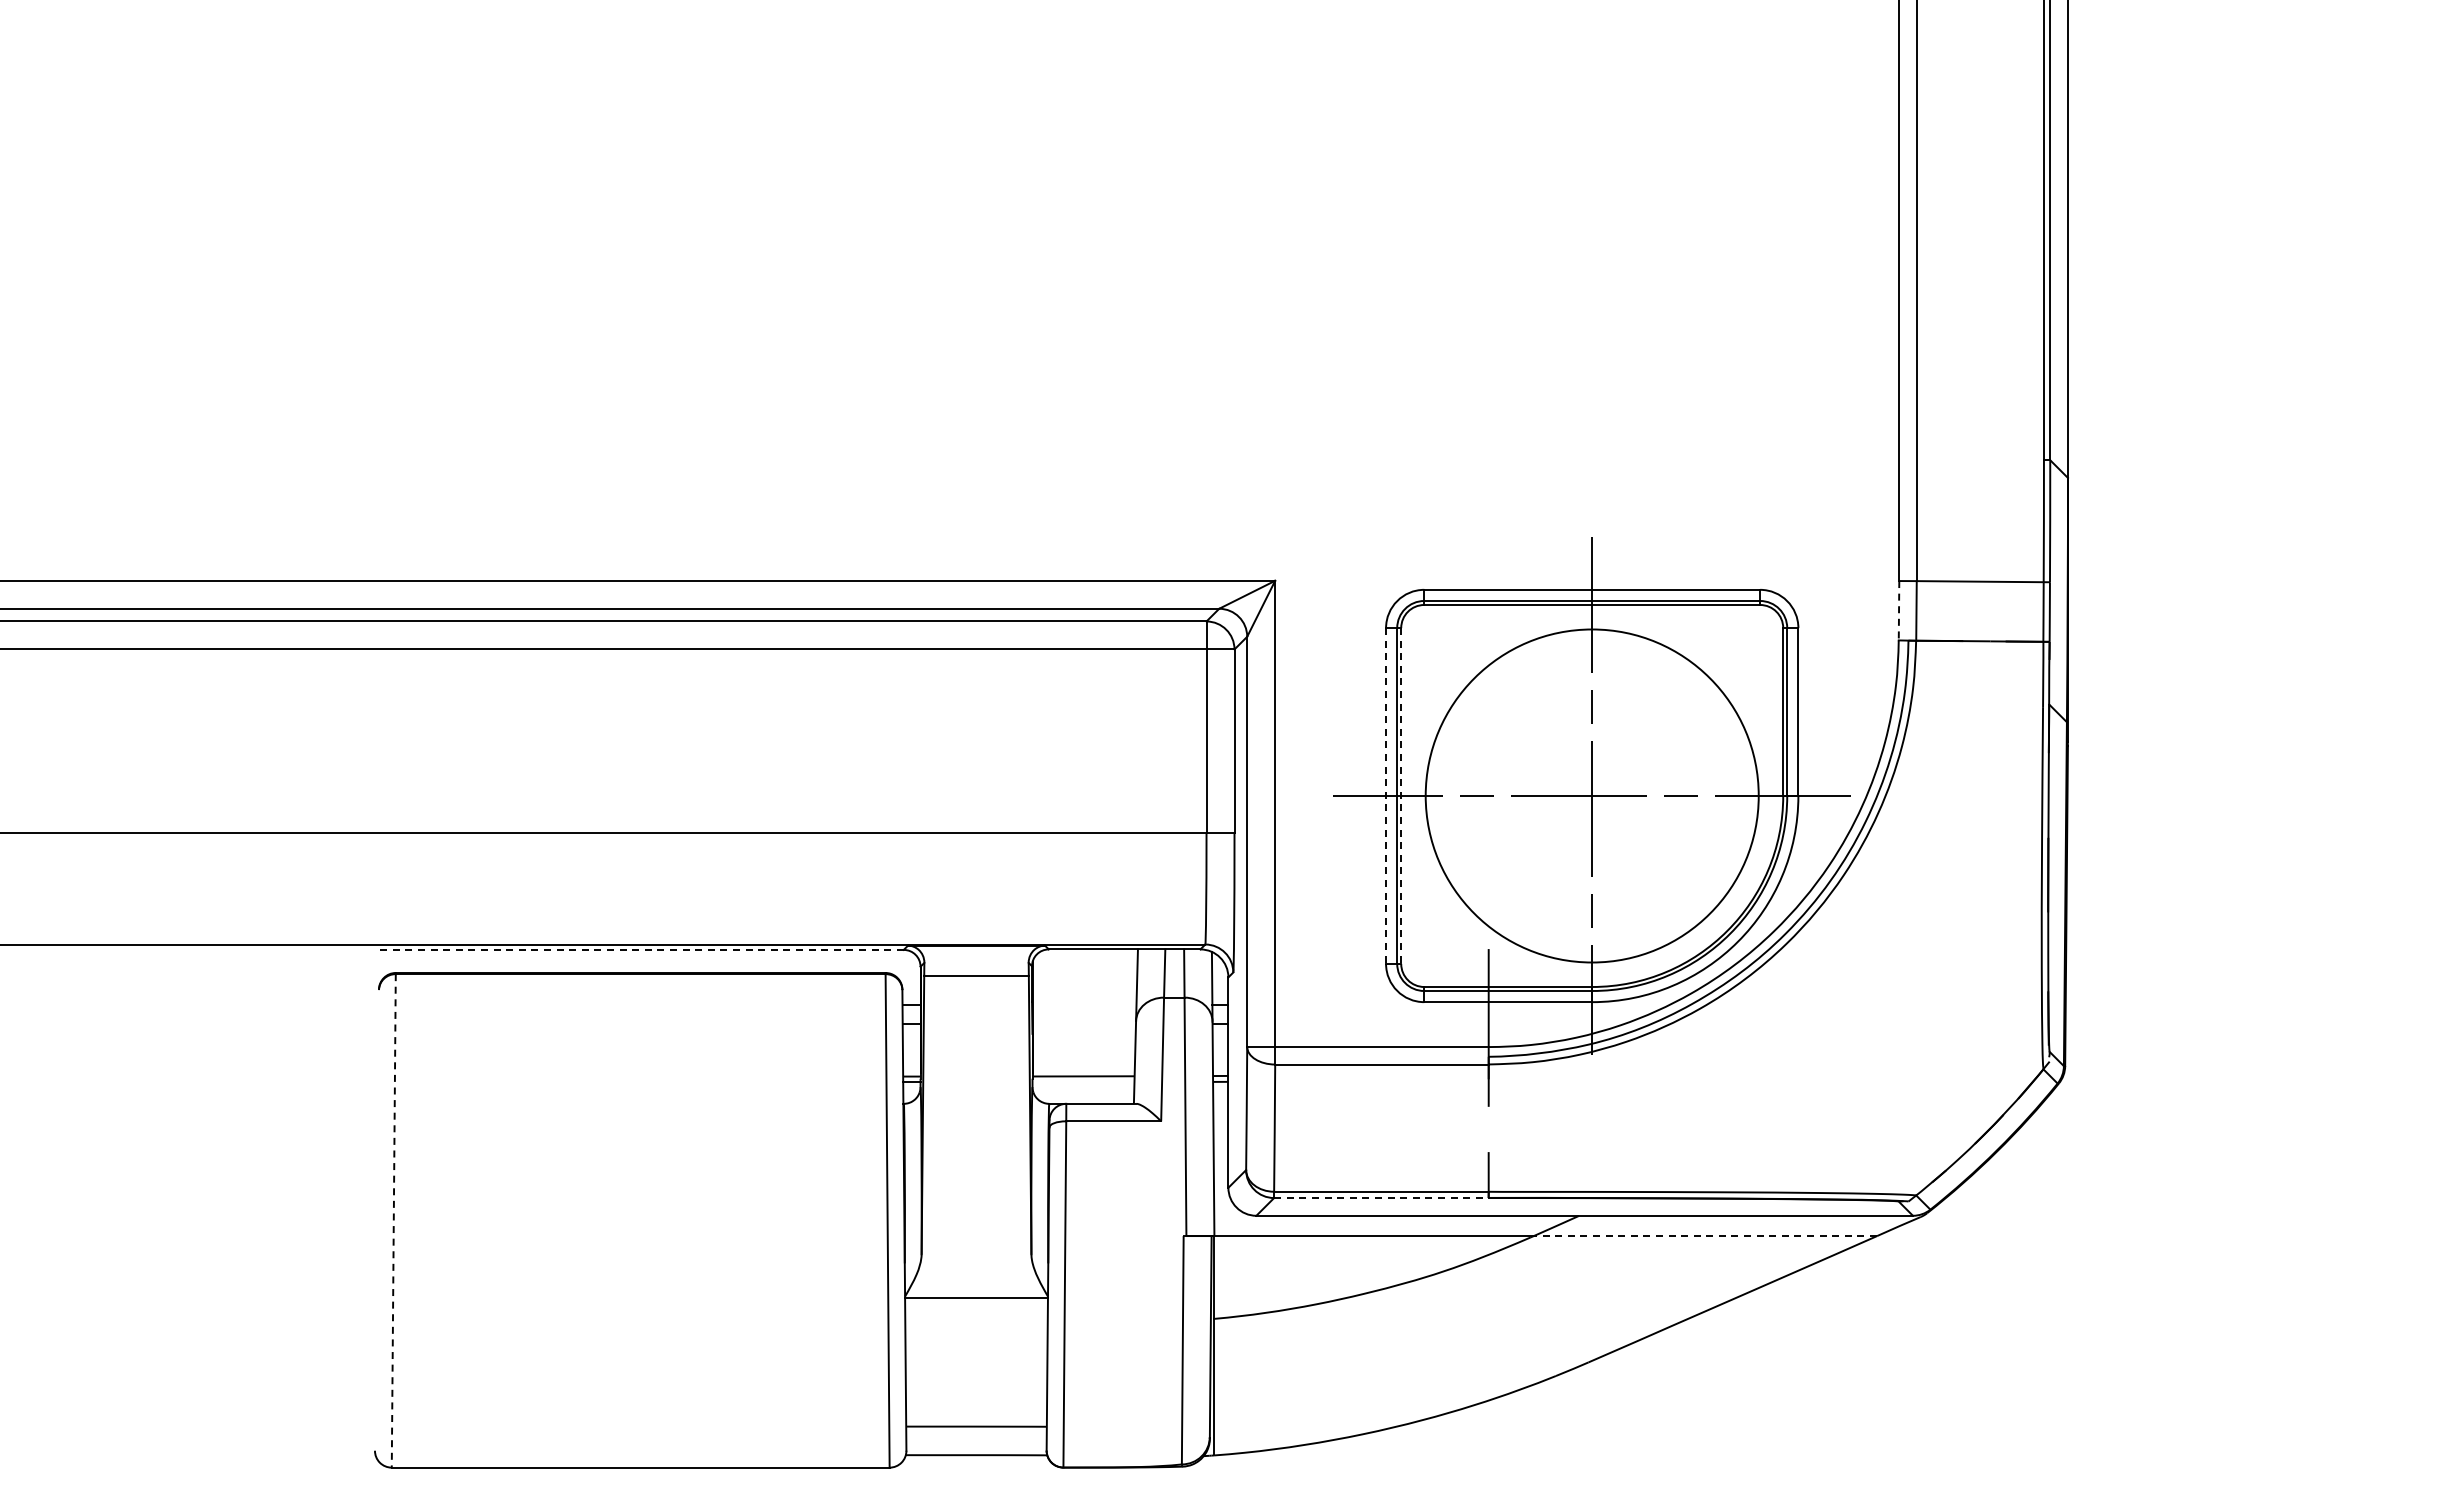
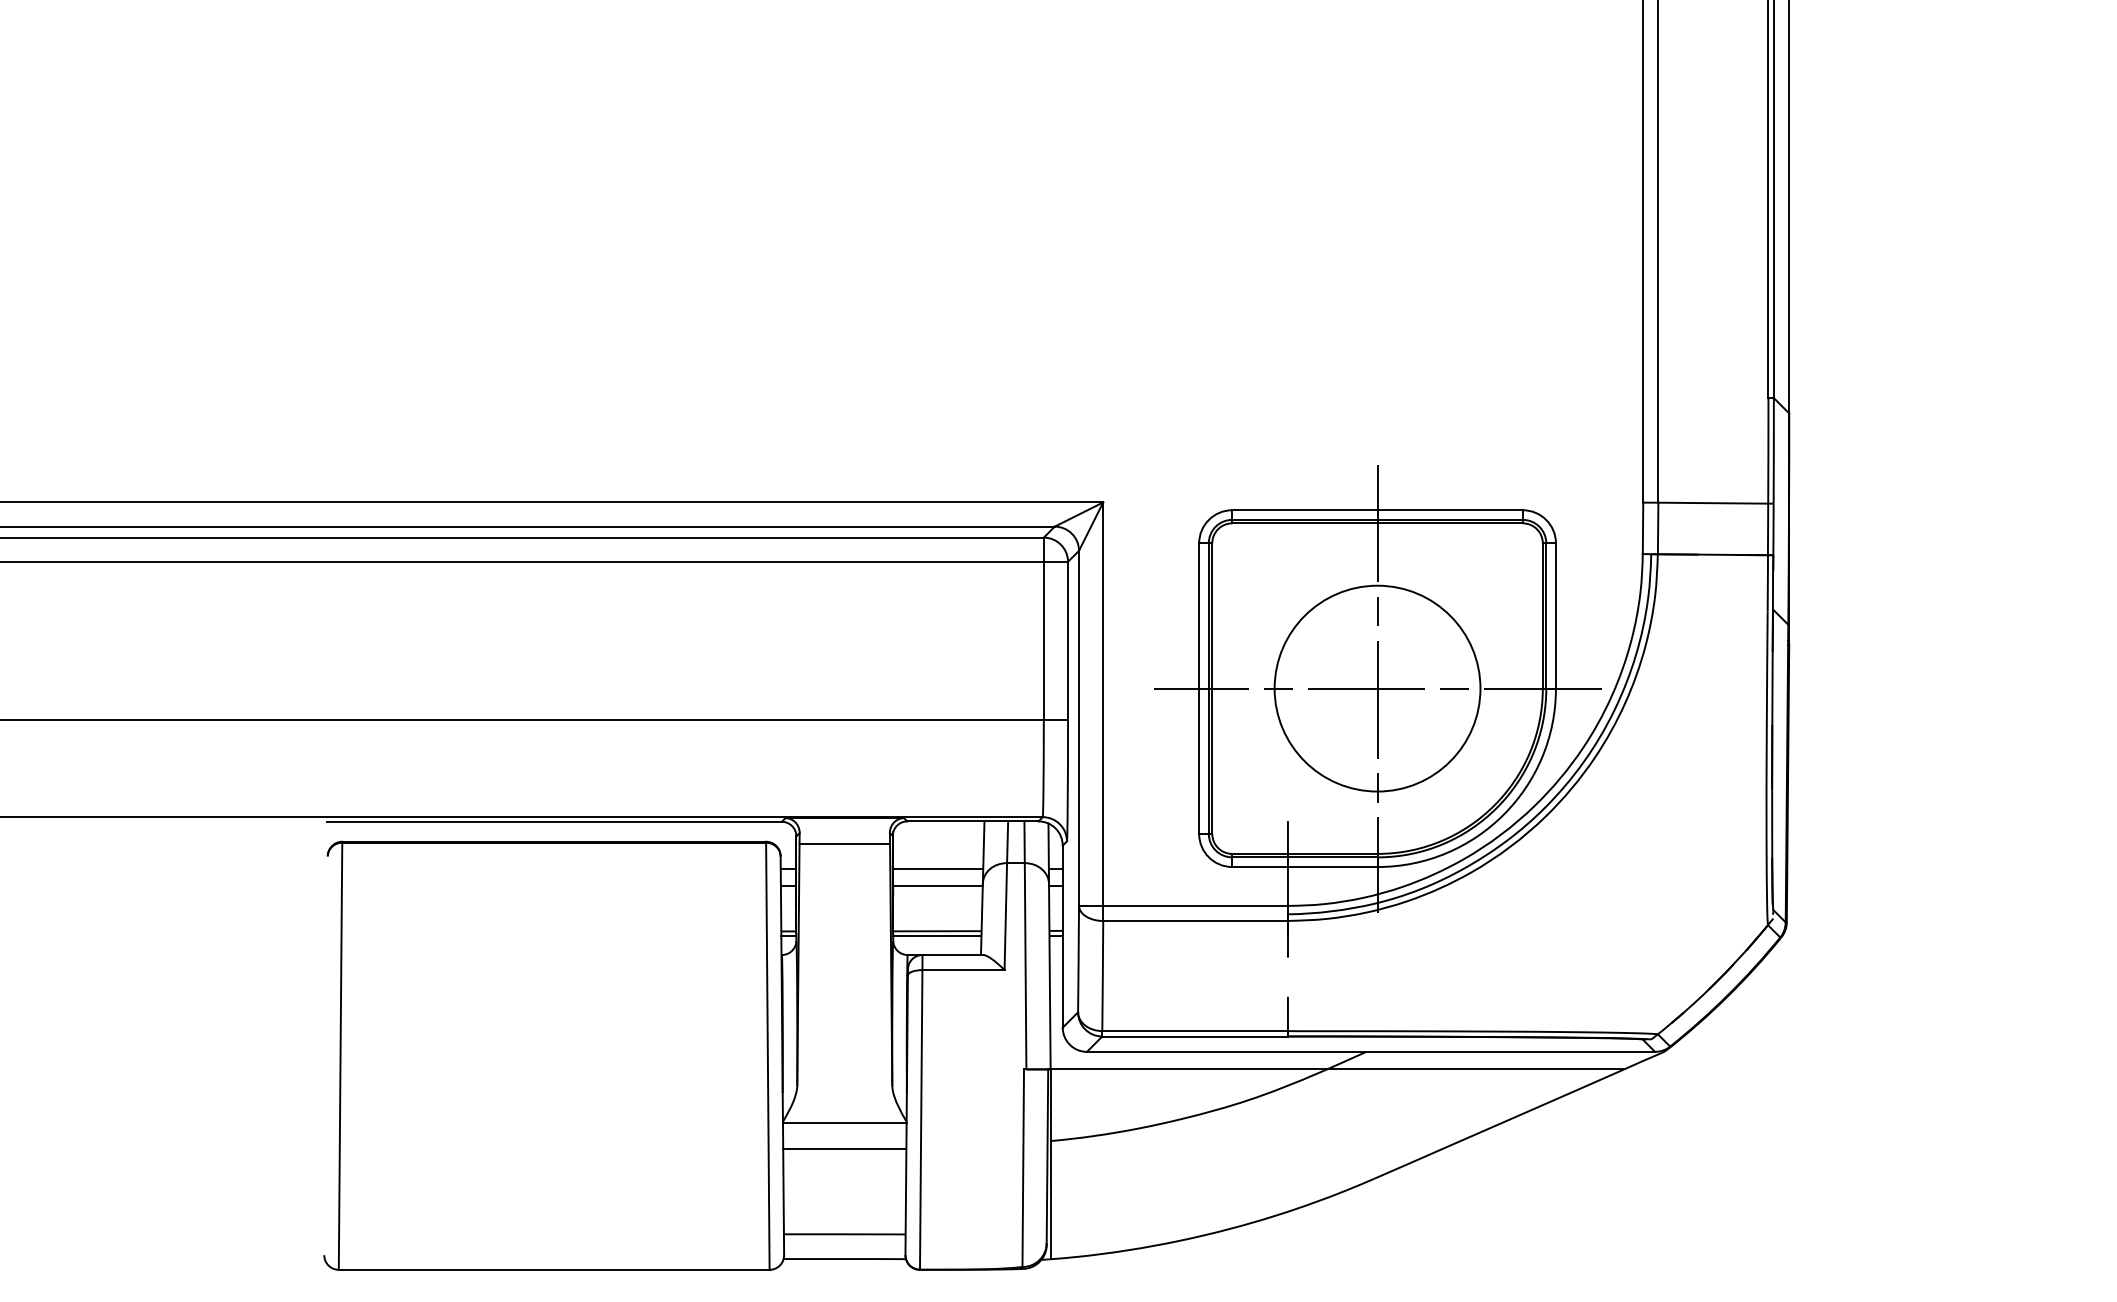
line: (1899, 610) -> (1643, 528), dashed -> solid
circle: (1592, 795) -> (1377, 688), size x0.71
line: (1386, 796) -> (1199, 689), dashed -> solid
line: (1401, 796) -> (1212, 689), dashed -> solid
line: (640, 949) -> (554, 821), dashed -> solid
line: (1084, 1004) -> (938, 869), added
line: (1084, 1023) -> (938, 885), added
line: (1083, 1082) -> (937, 936), added
line: (1381, 1198) -> (1195, 1036), dashed -> solid
line: (393, 1220) -> (340, 1055), dashed -> solid
line: (1705, 1236) -> (1475, 1069), dashed -> solid
line: (976, 1327) -> (844, 1148), added

